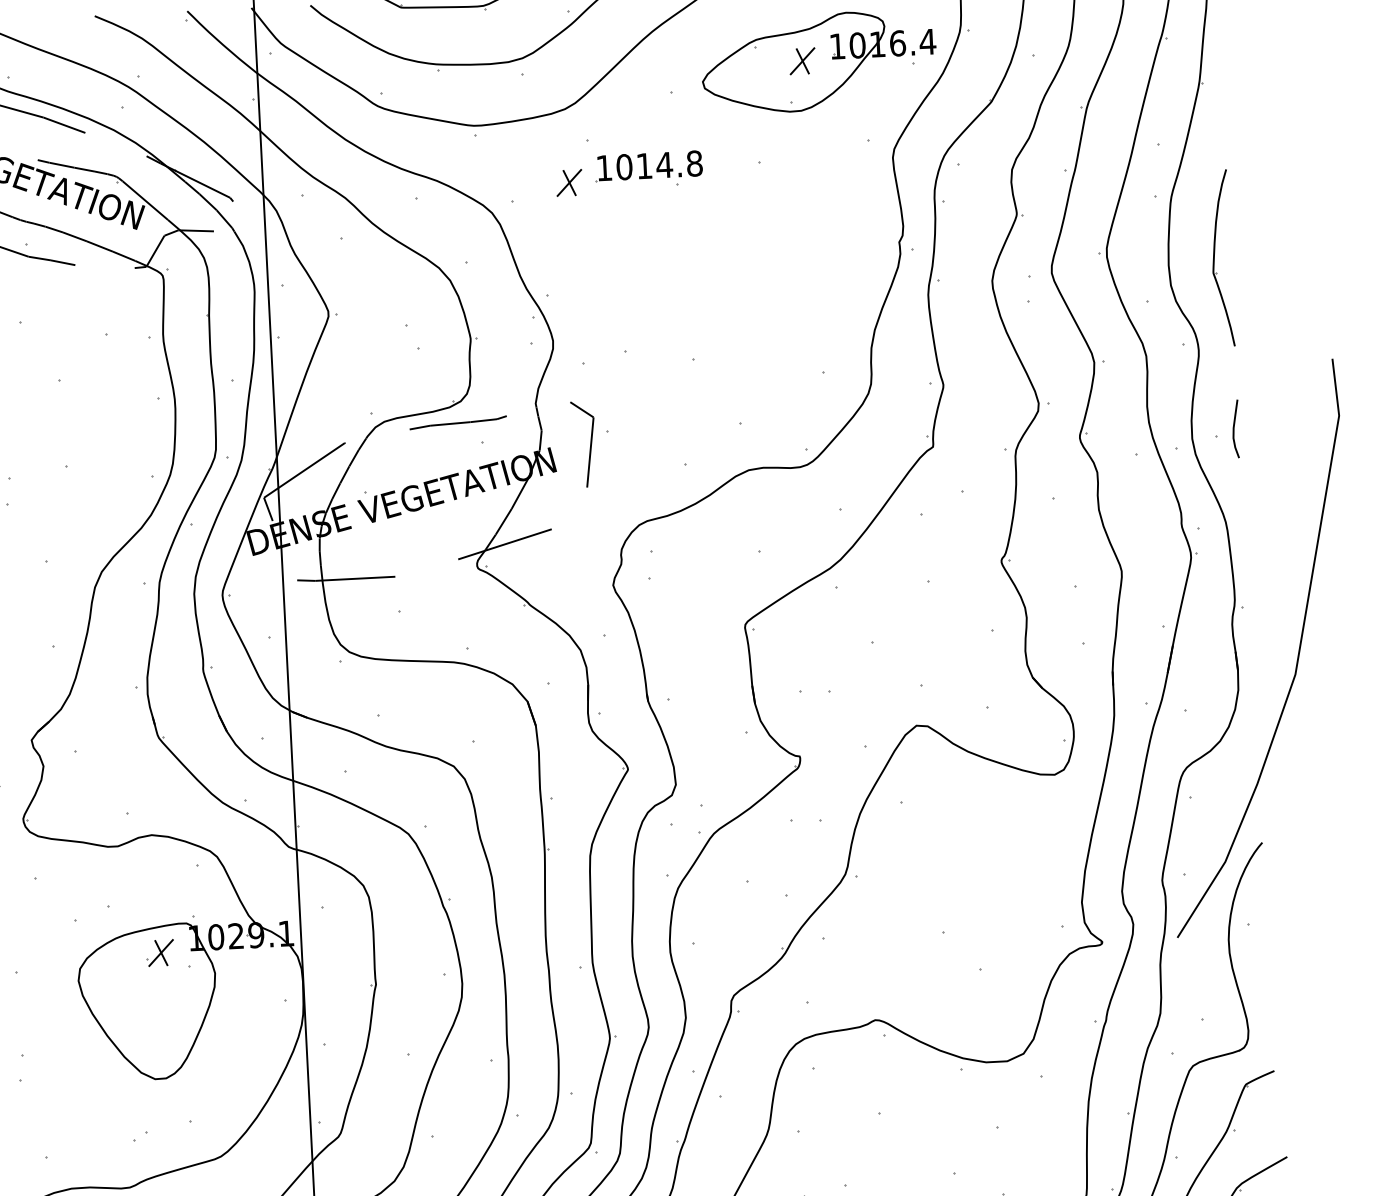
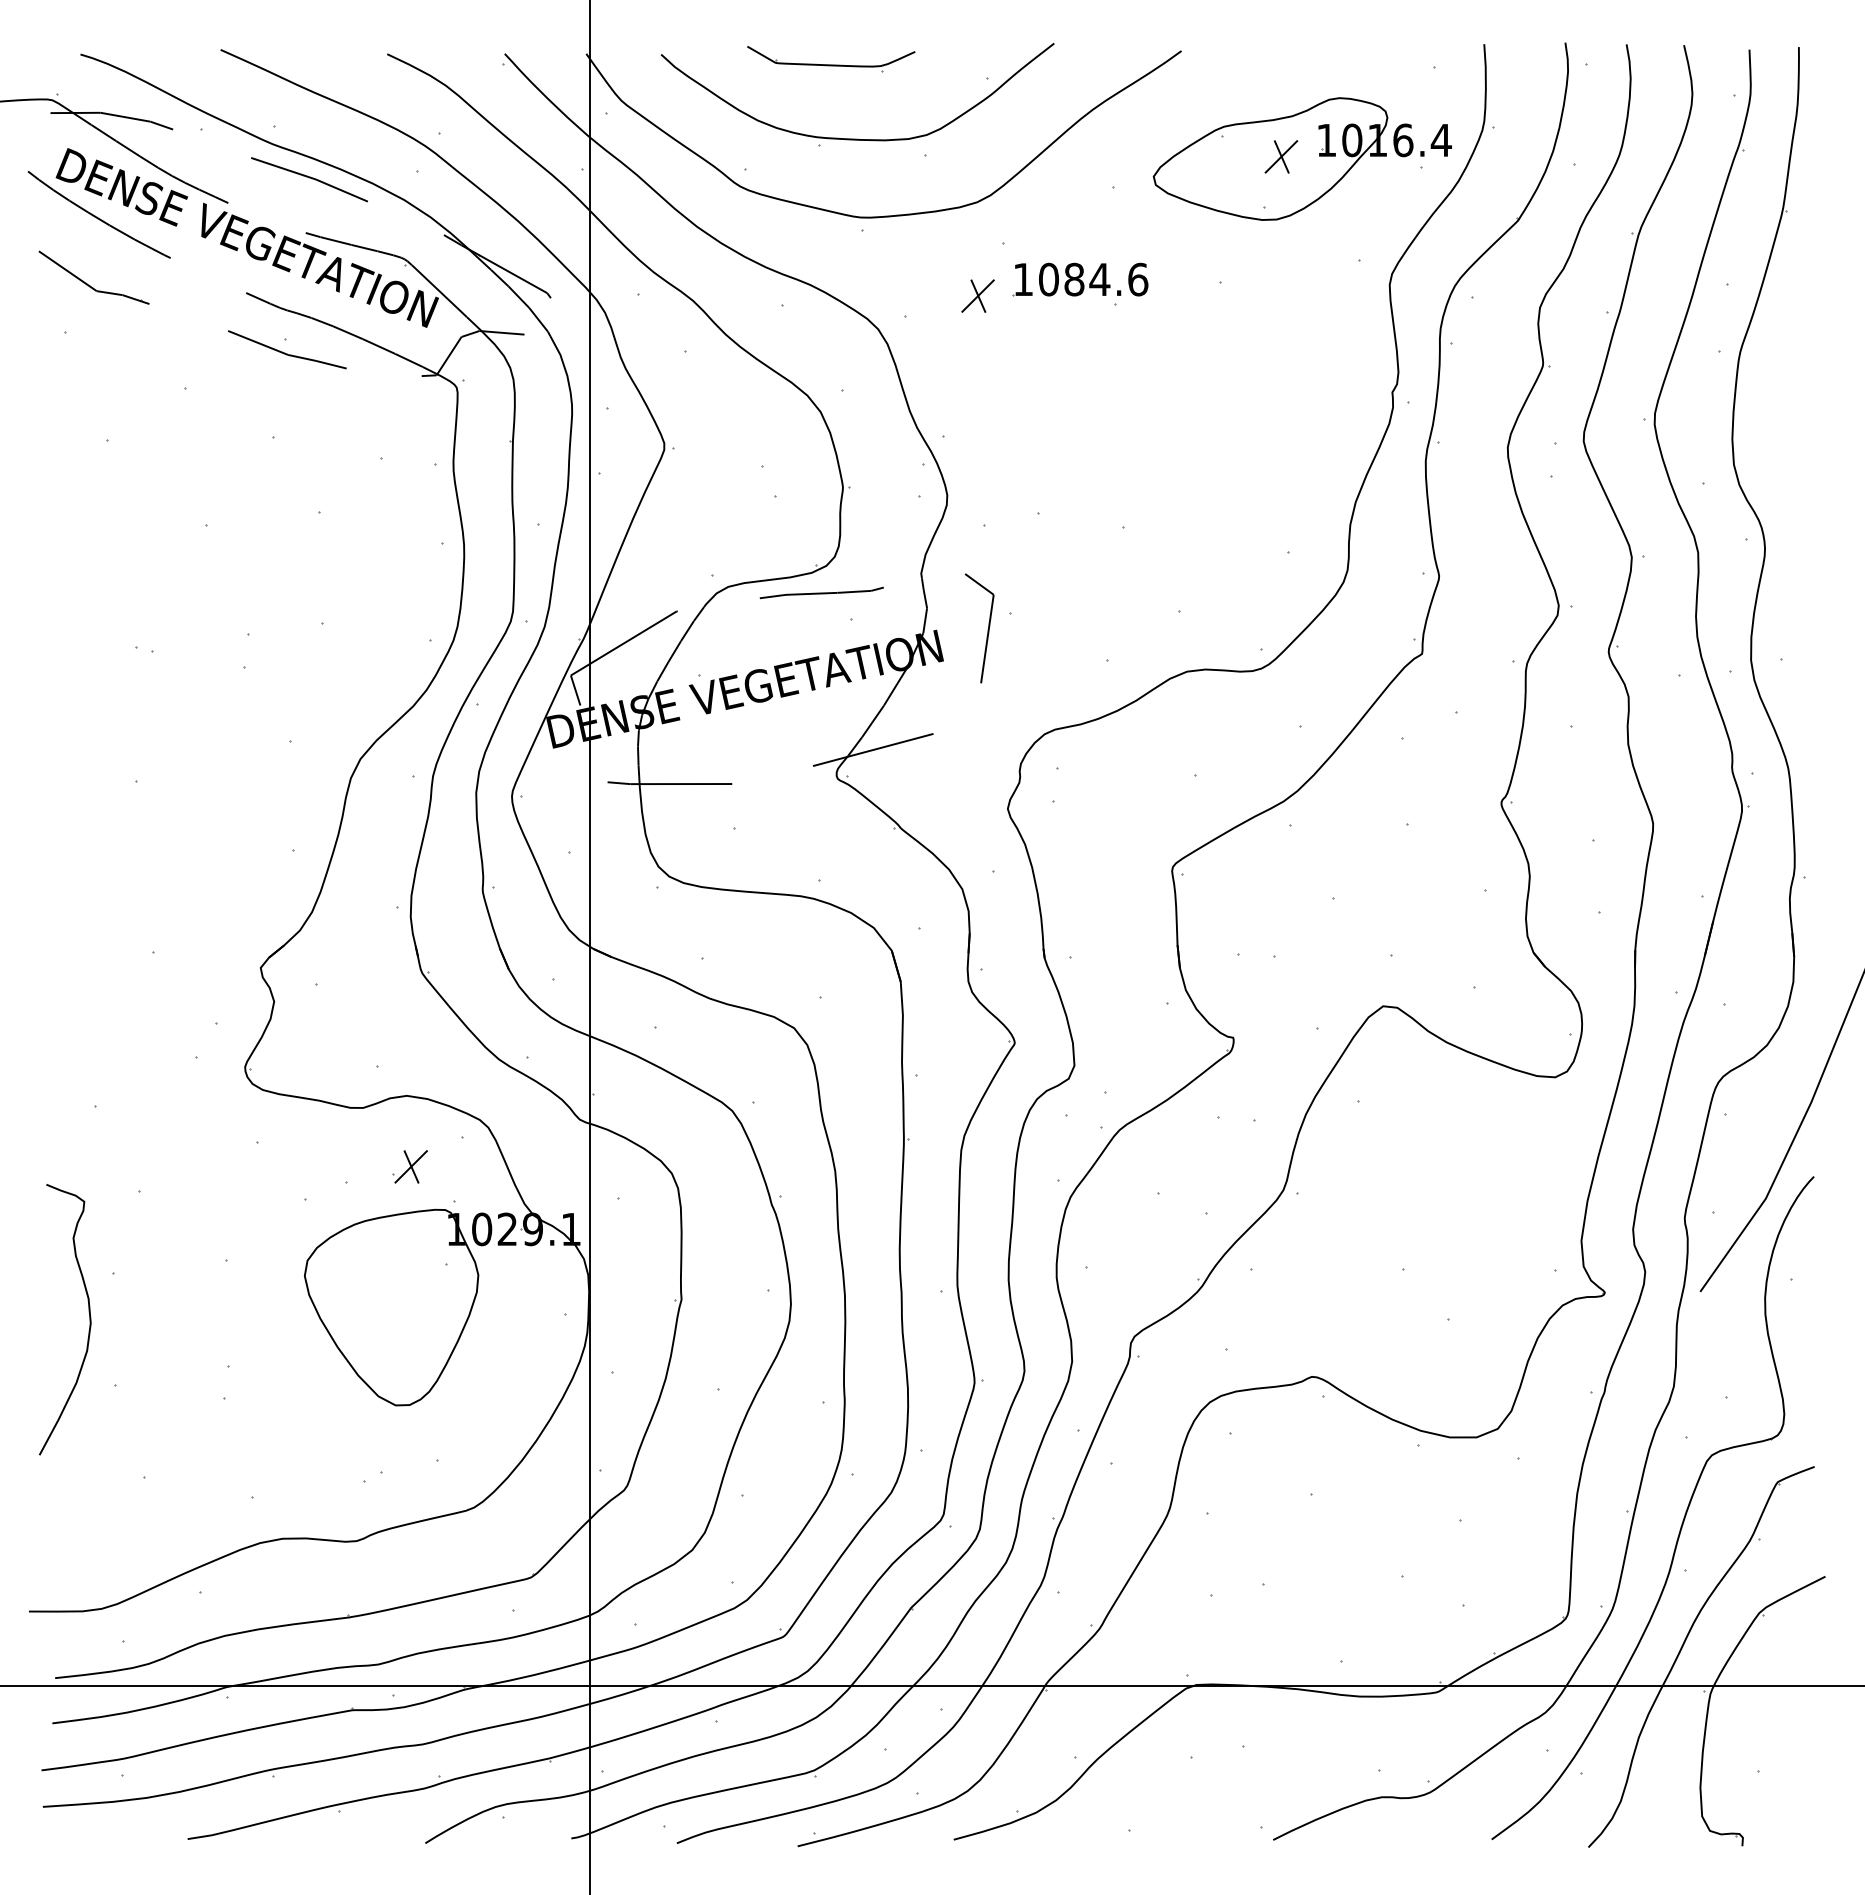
text: (669, 164) -> (1106, 279), 1014.8 -> 1084.6
part: (1214, 257) -> (1791, 432), removed
curve: (1234, 428) -> (1805, 650), removed
part: (159, 952) -> (409, 1166), moved

